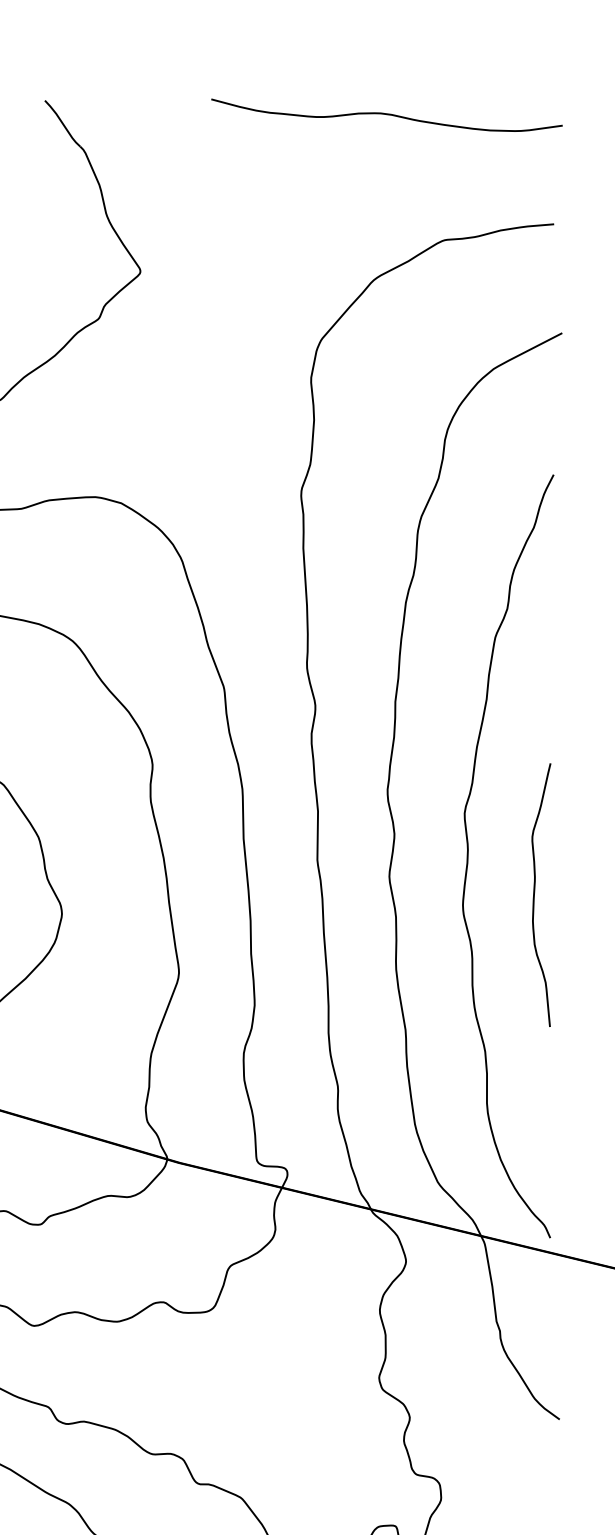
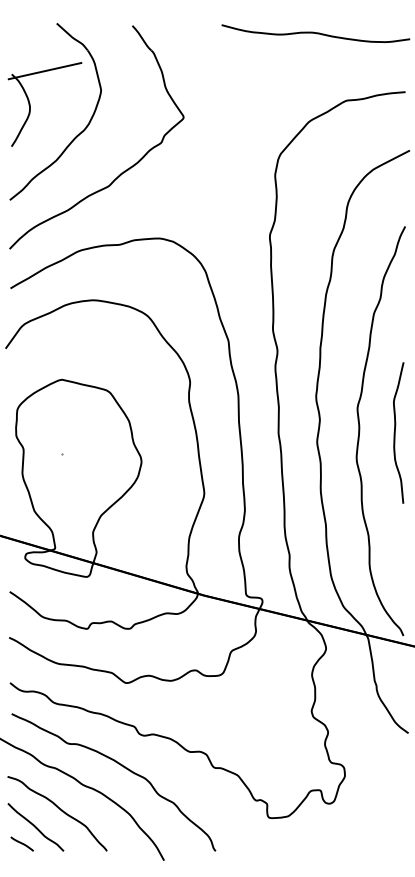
curve: (535, 894) -> (395, 432), moved

